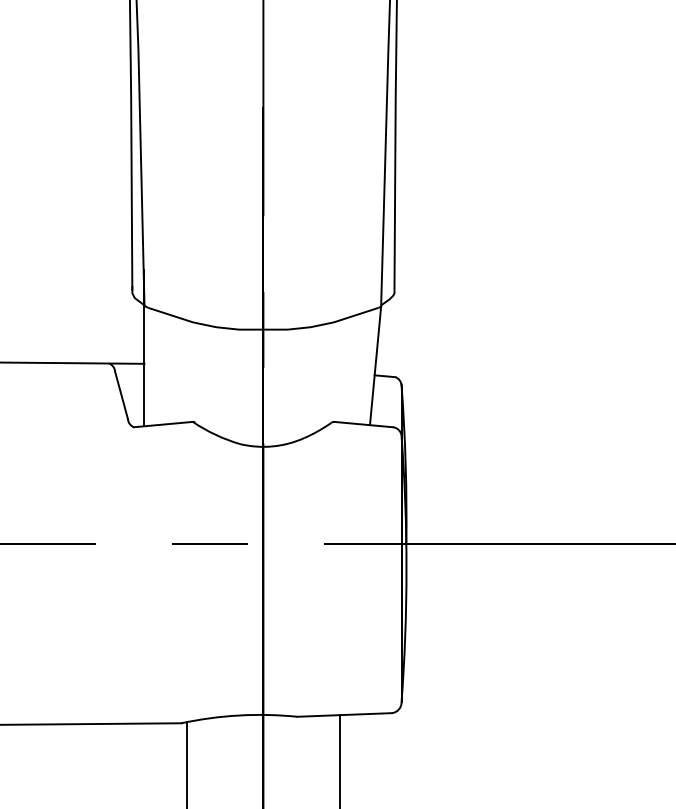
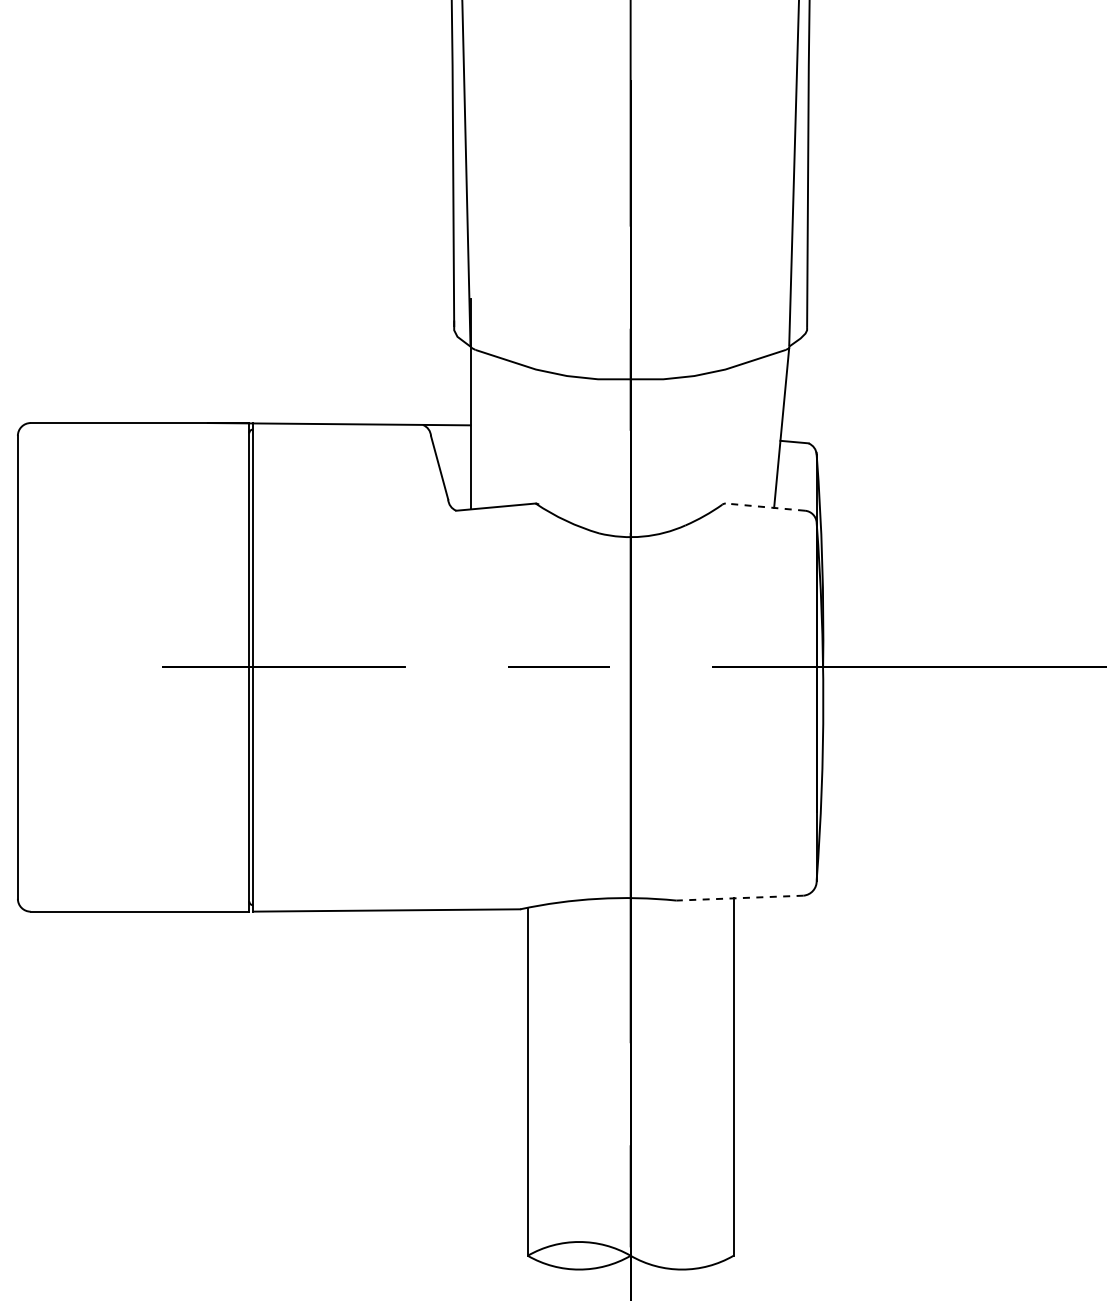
line: (363, 424) -> (765, 507), solid -> dashed
line: (344, 715) -> (740, 898), solid -> dashed

